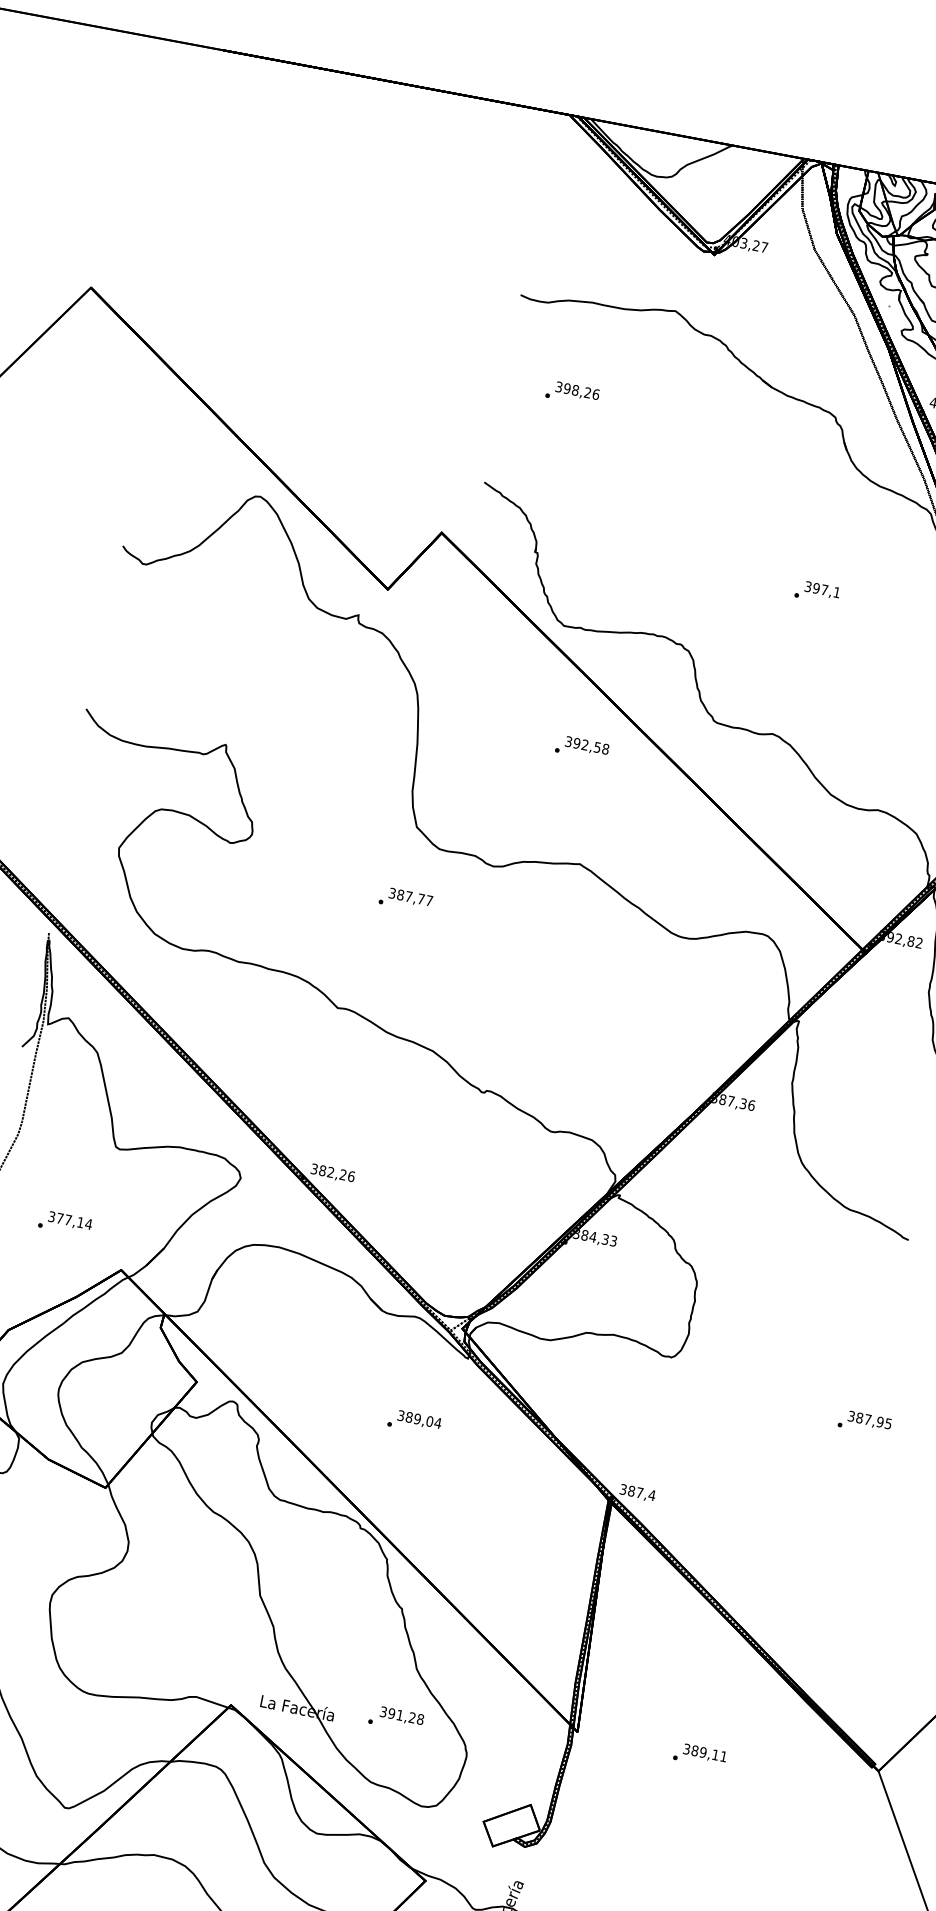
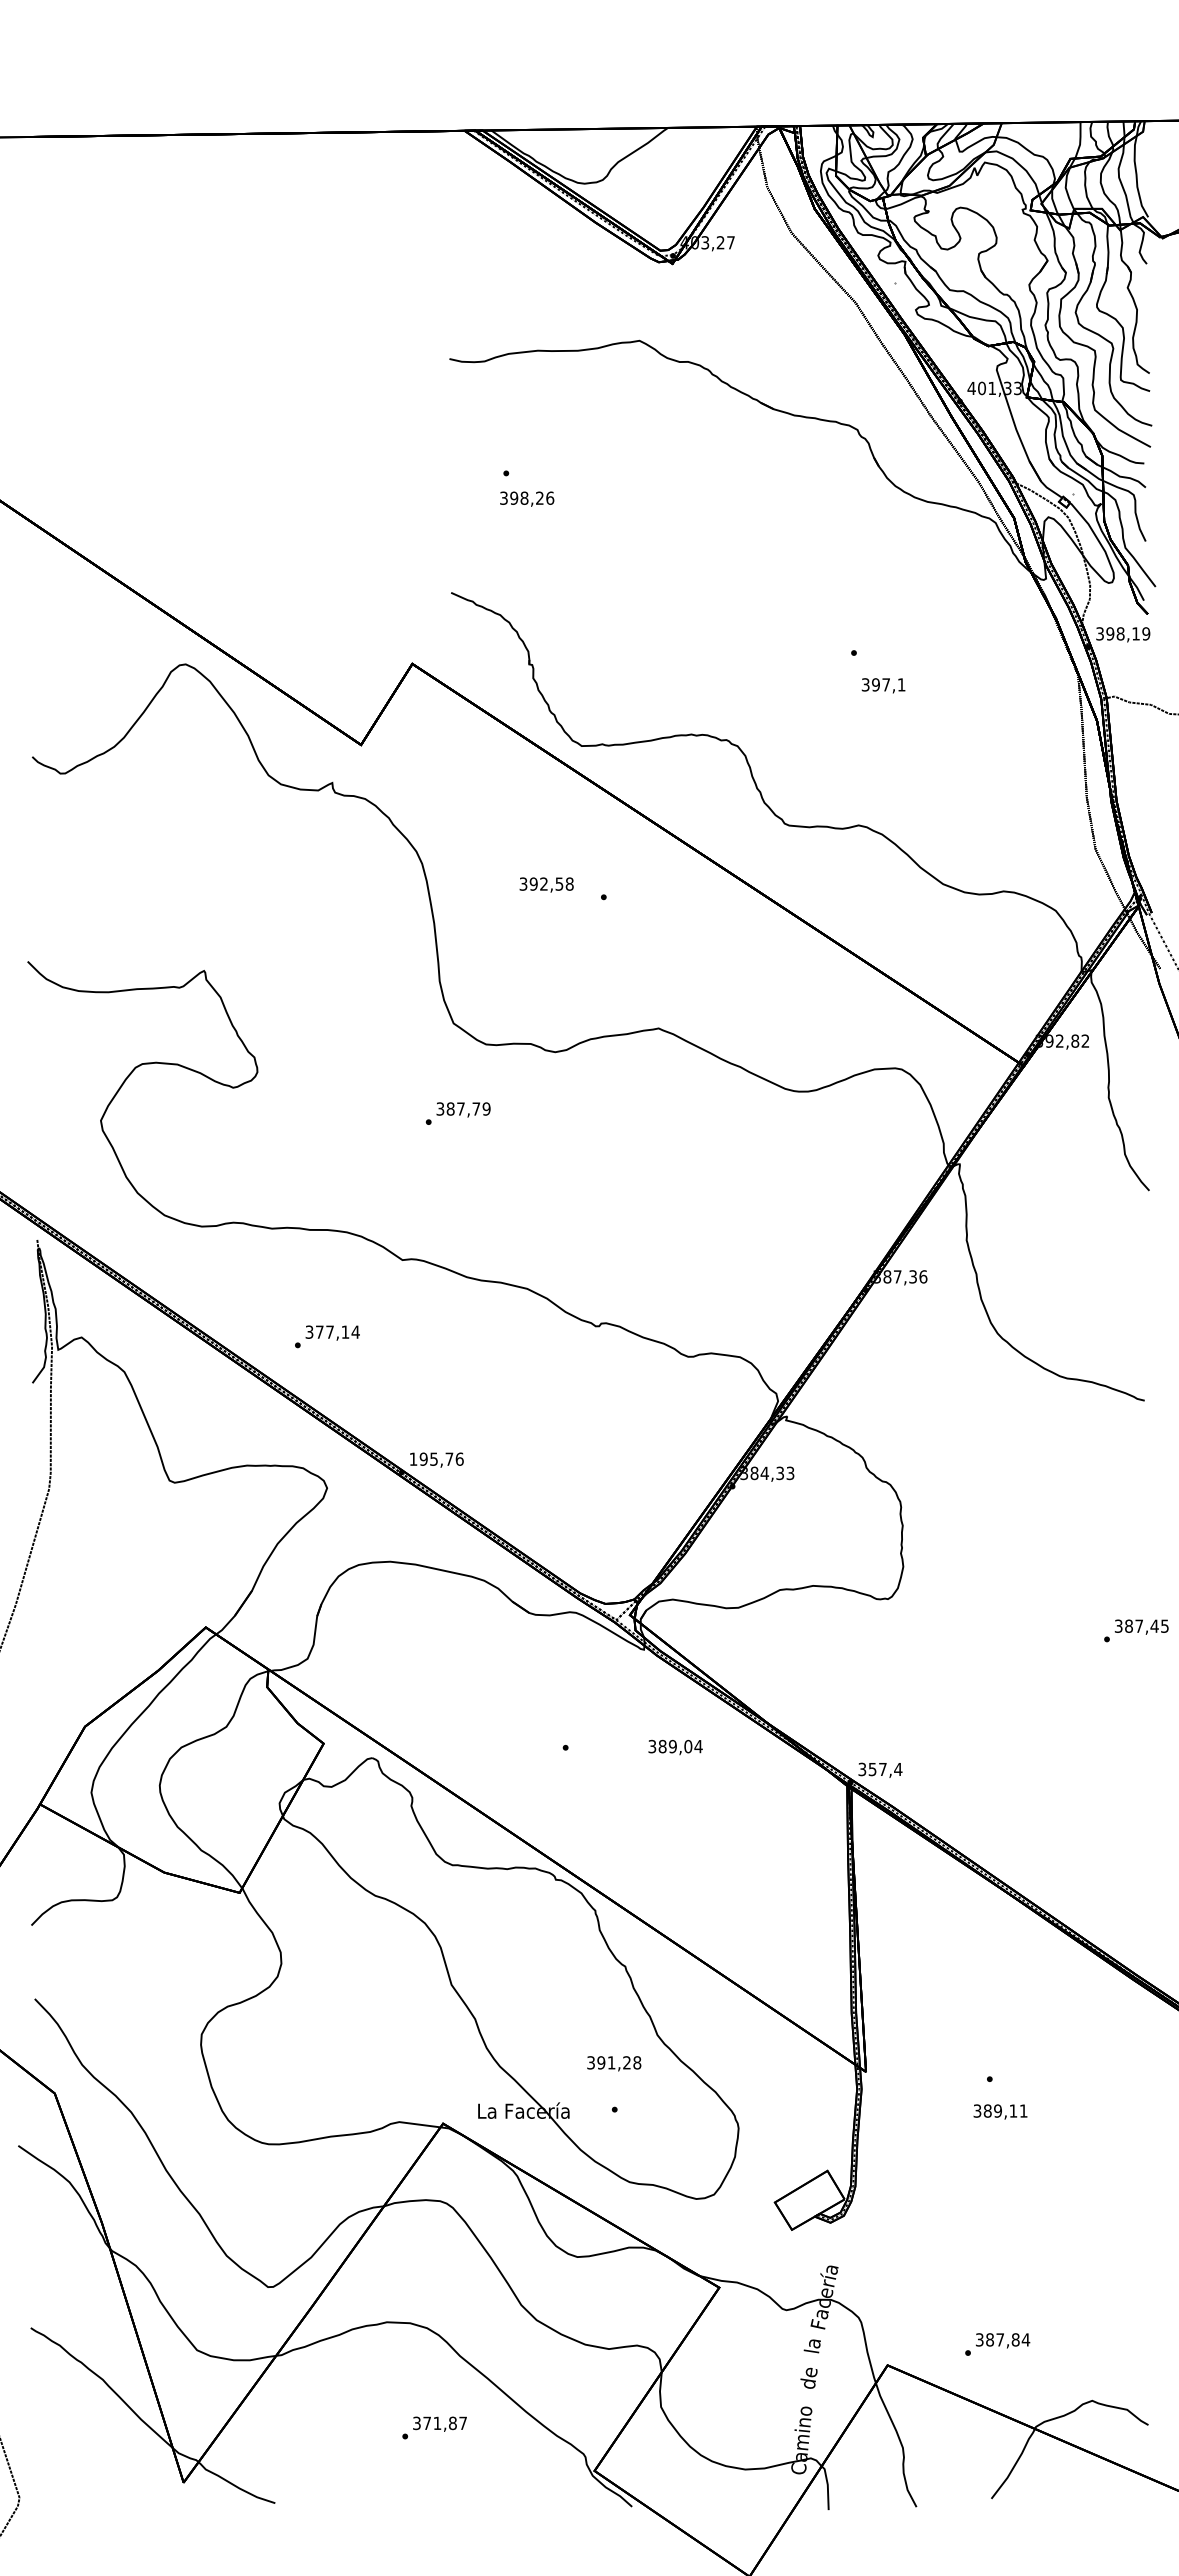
text: (577, 391) -> (527, 498), moved
text: (822, 590) -> (883, 685), moved
text: (587, 745) -> (546, 884), moved
text: (429, 900) -> (486, 1108), 387,77 -> 387,79
text: (328, 1171) -> (431, 1458), 382,26 -> 195,76
text: (65, 1223) -> (327, 1336), moved
text: (419, 1420) -> (675, 1747), moved
text: (880, 1421) -> (1154, 1625), 387,95 -> 387,45
text: (631, 1491) -> (872, 1769), 387,4 -> 357,4
text: (402, 1716) -> (614, 2063), moved
text: (705, 1753) -> (1000, 2111), moved

